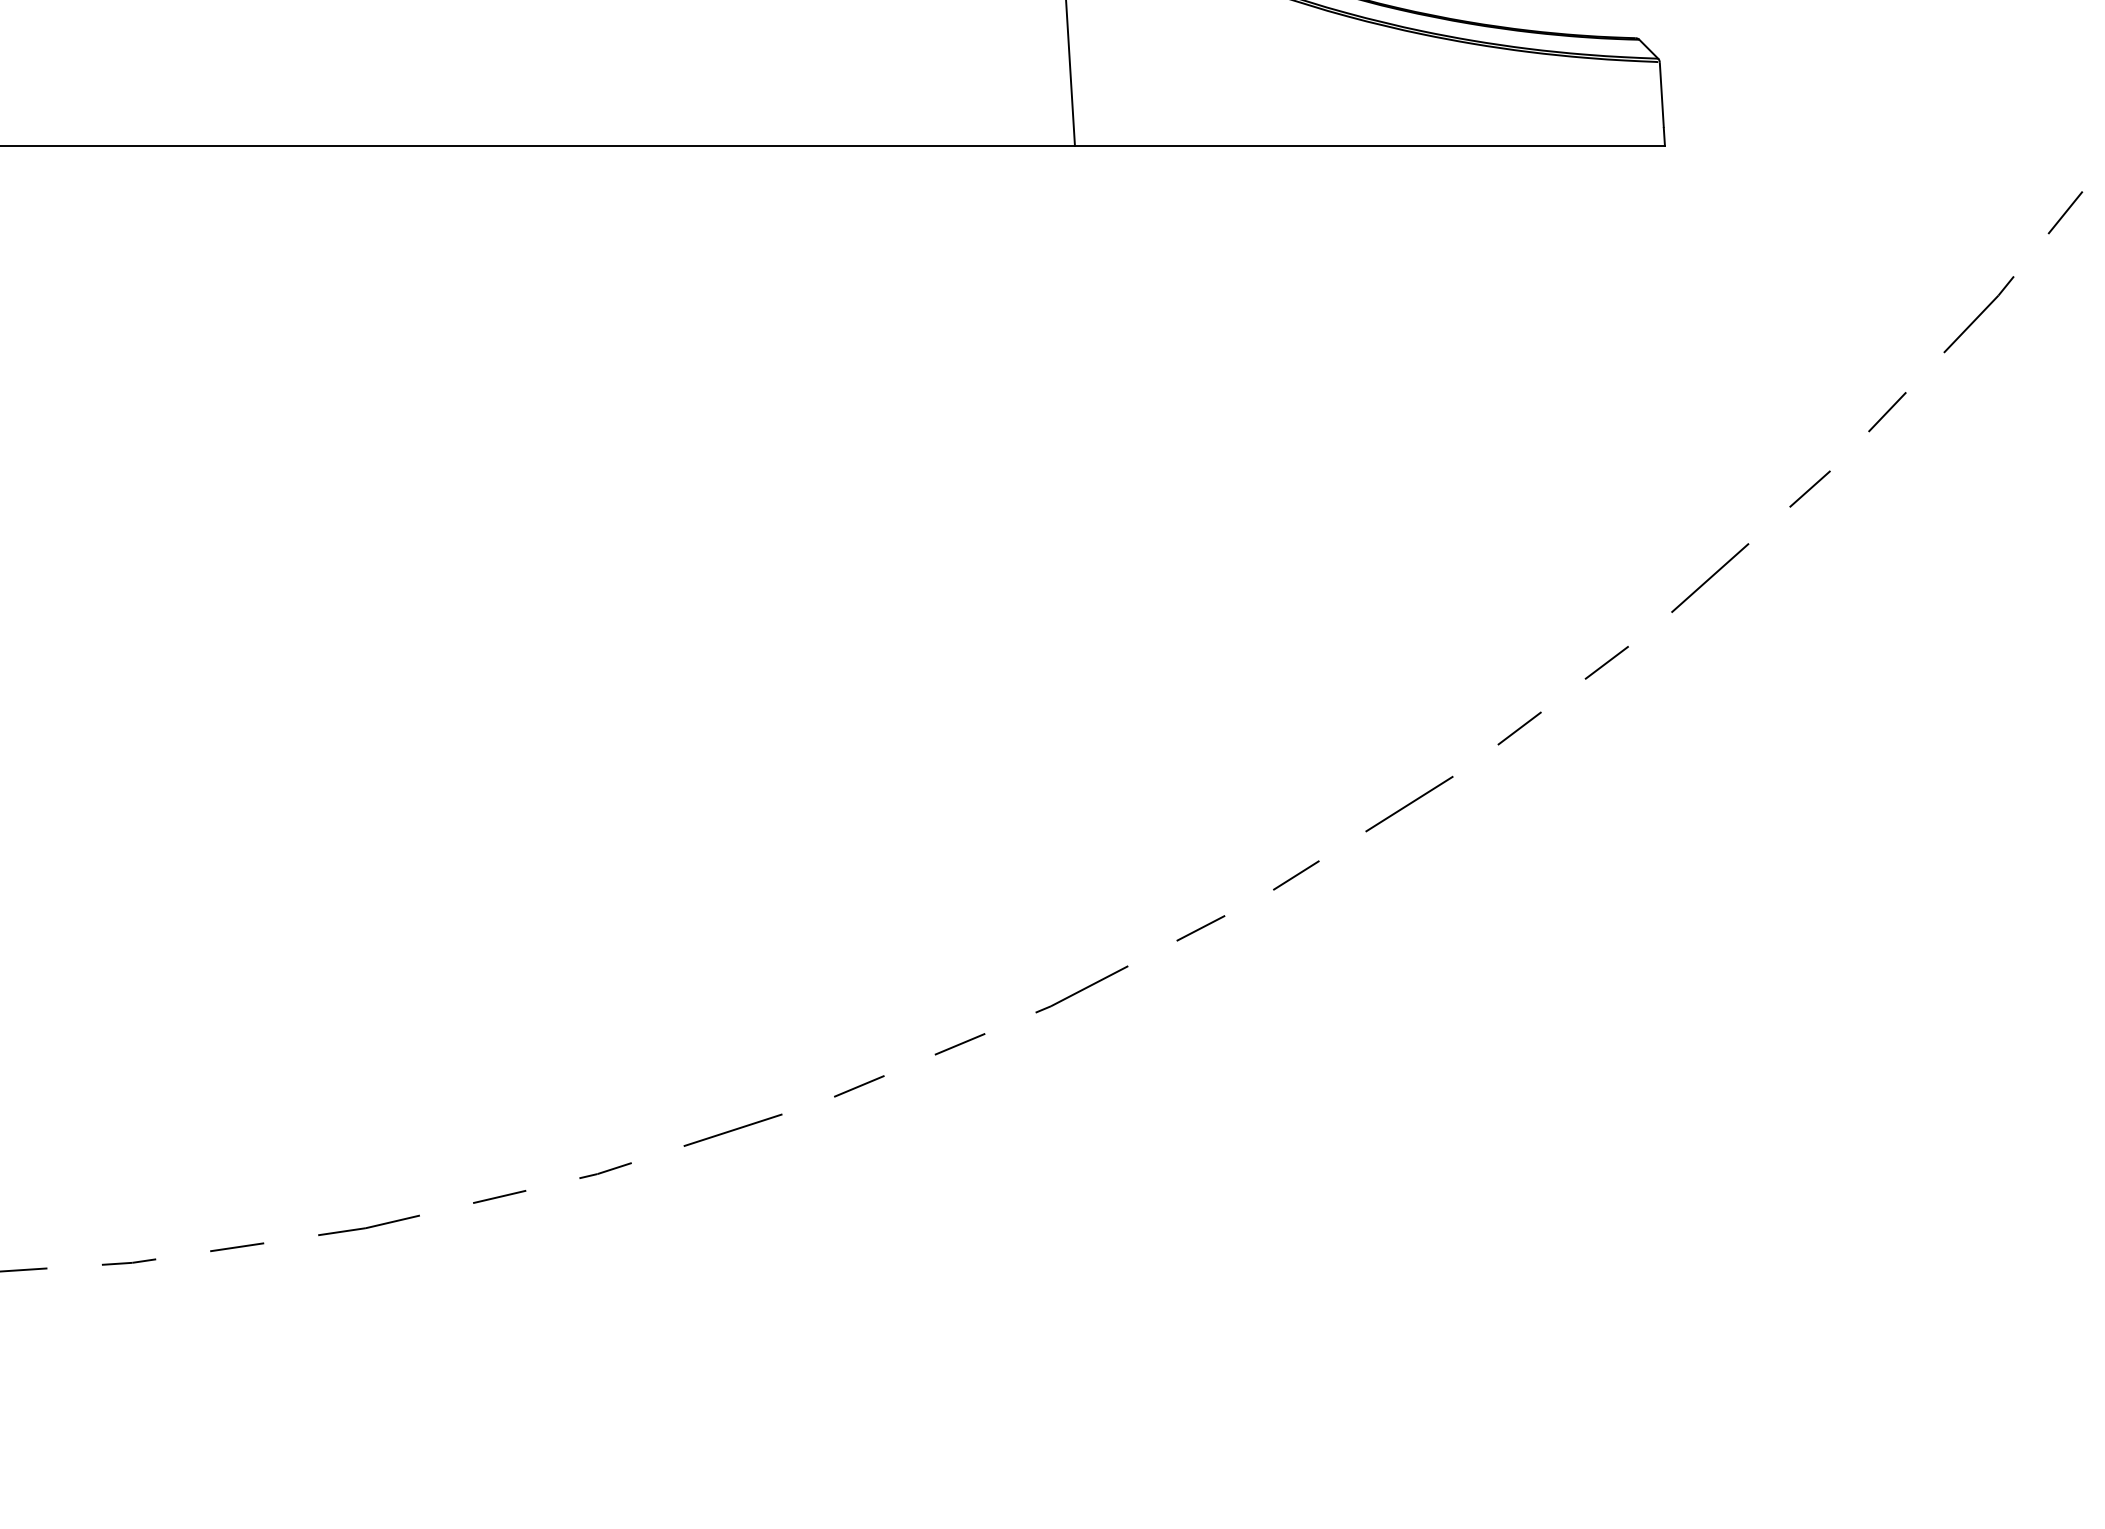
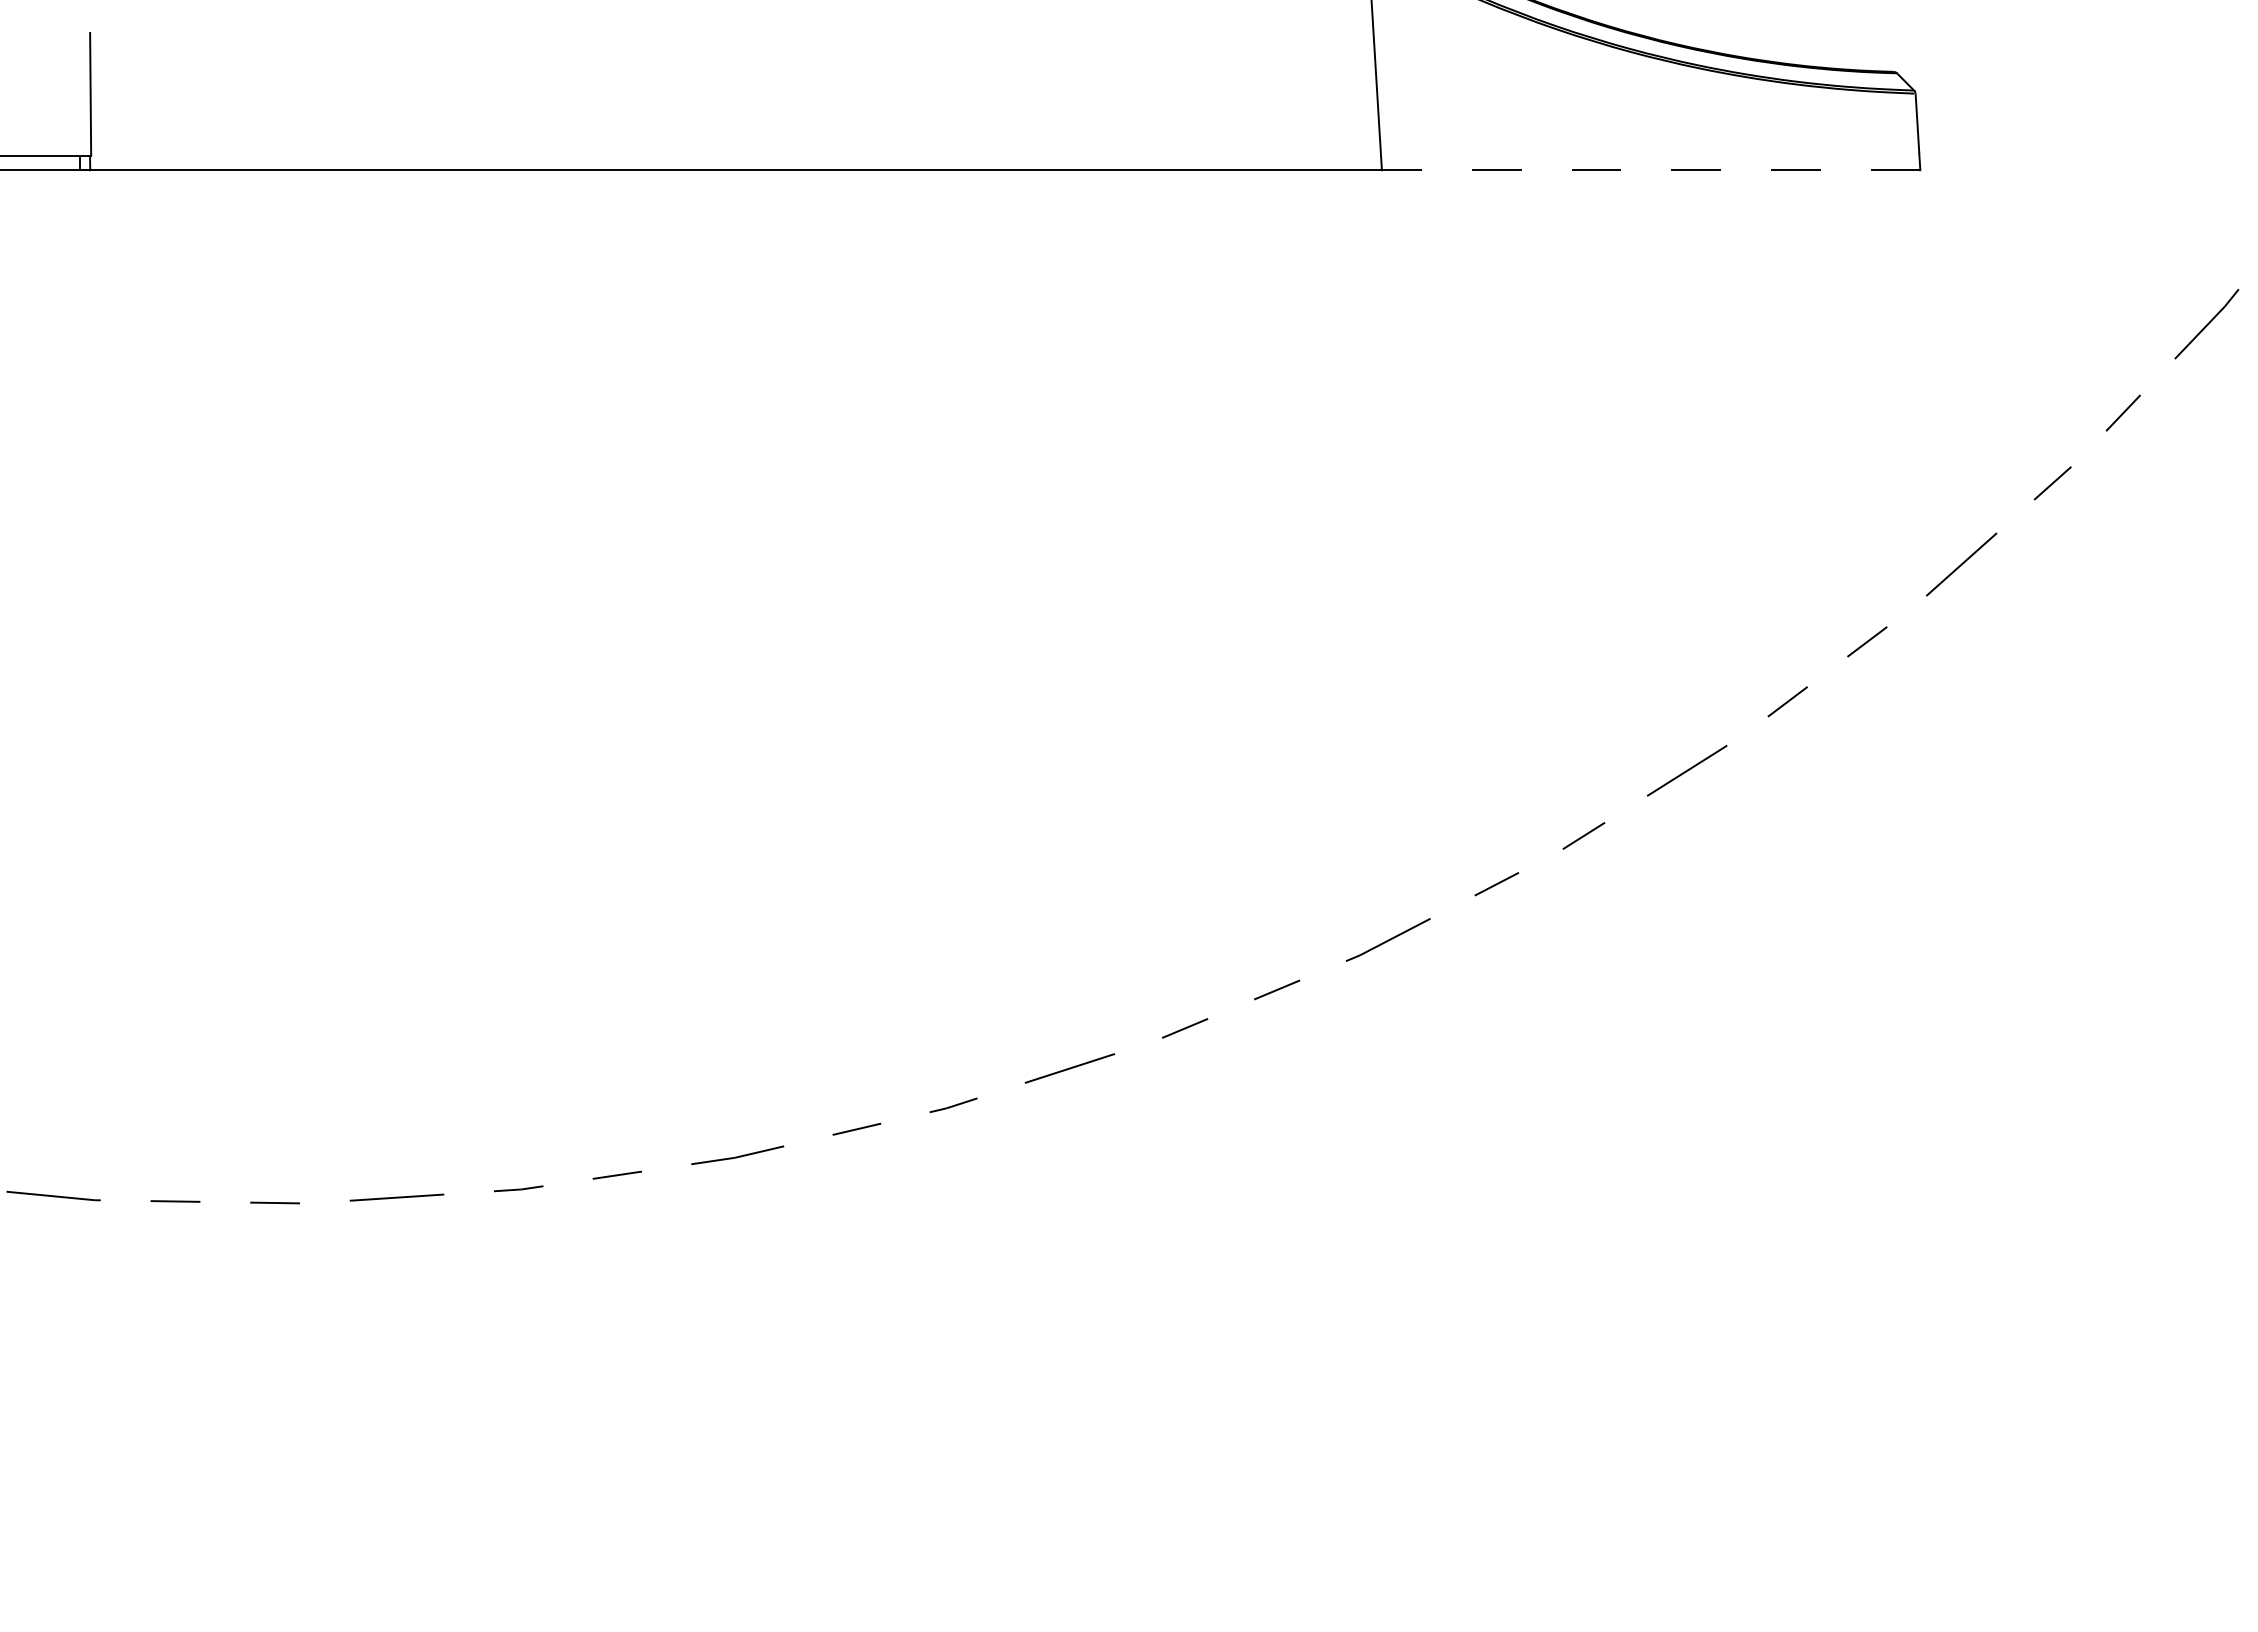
line: (1369, 146) -> (1650, 170), solid -> dashed

